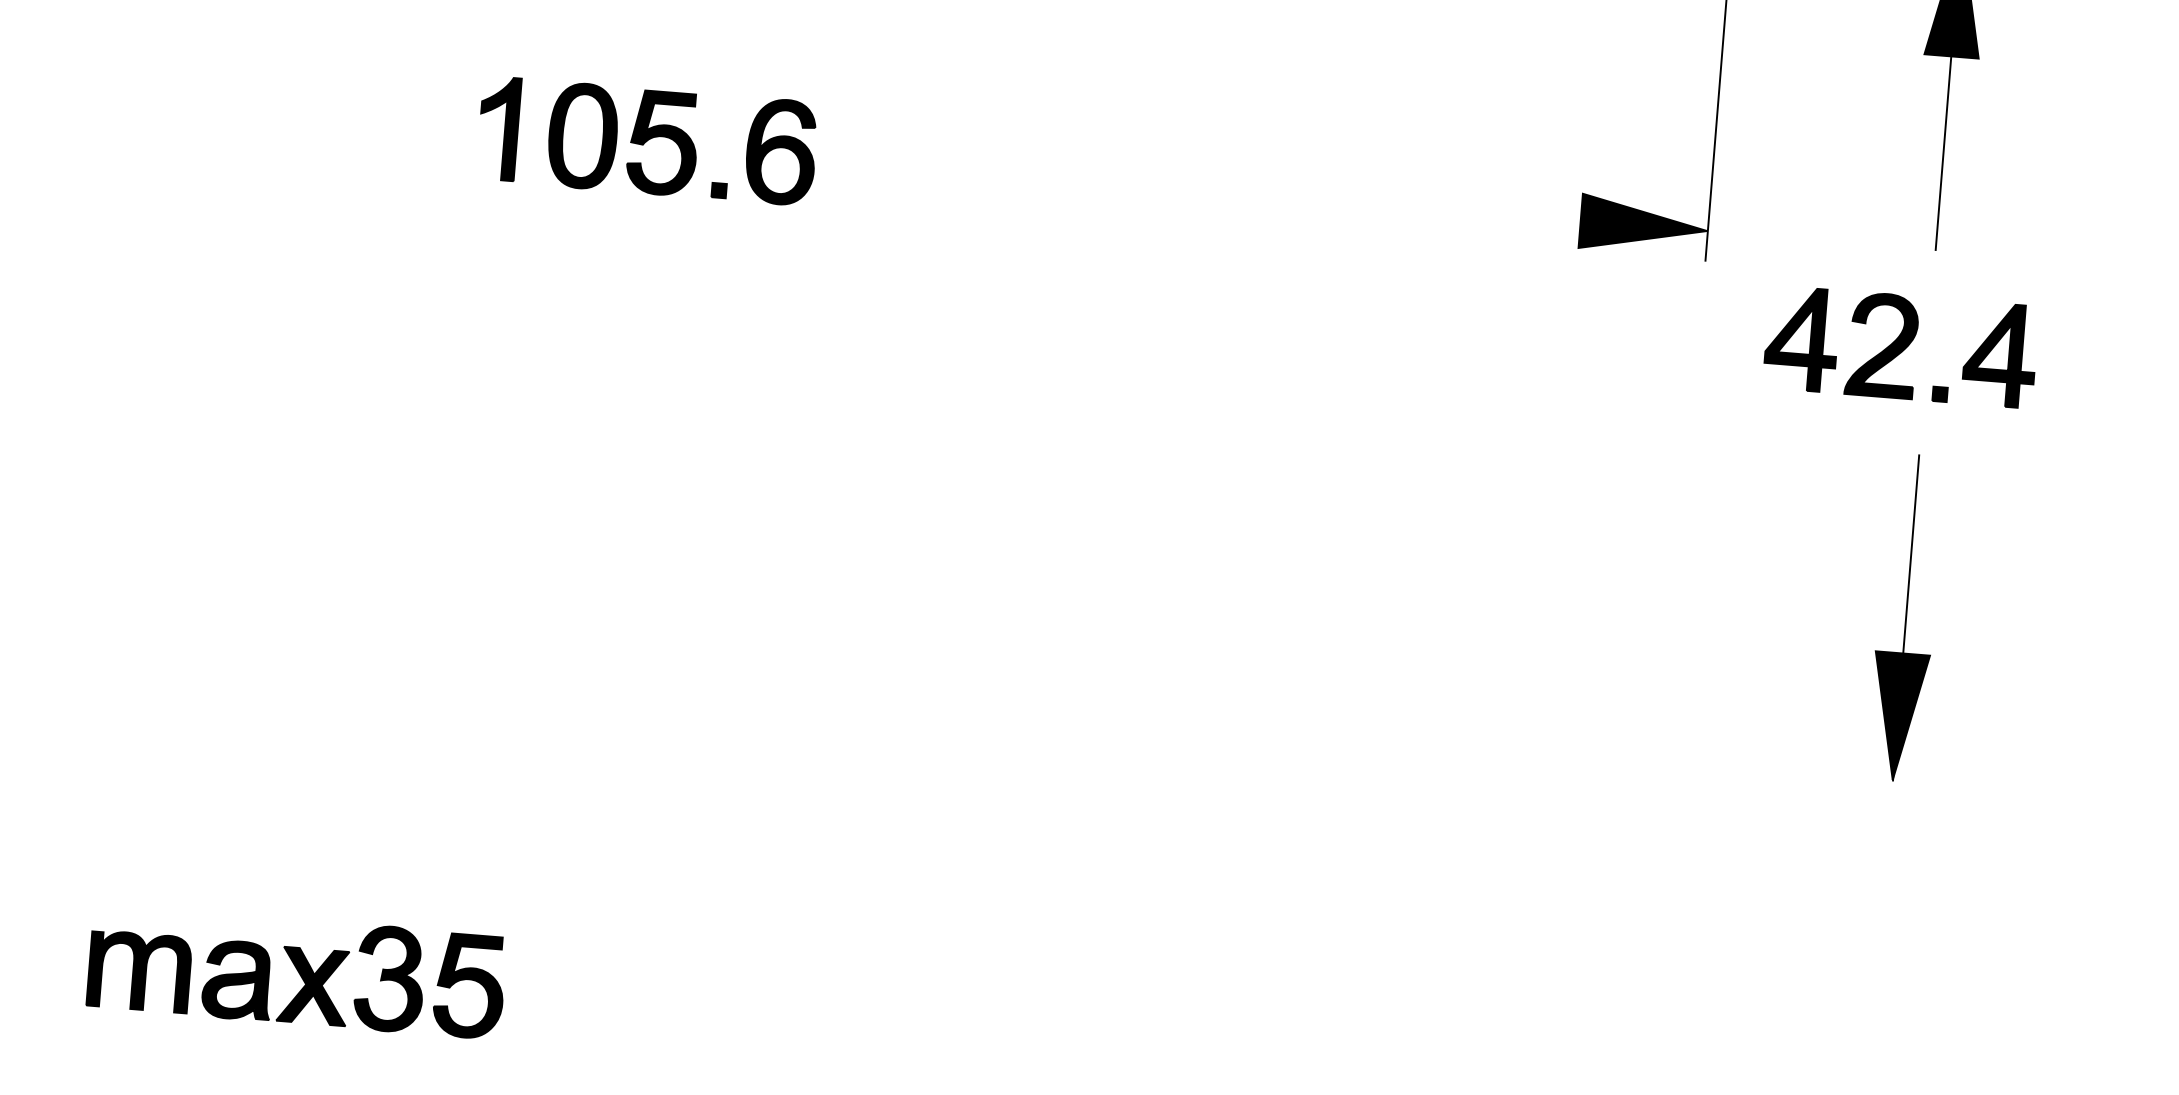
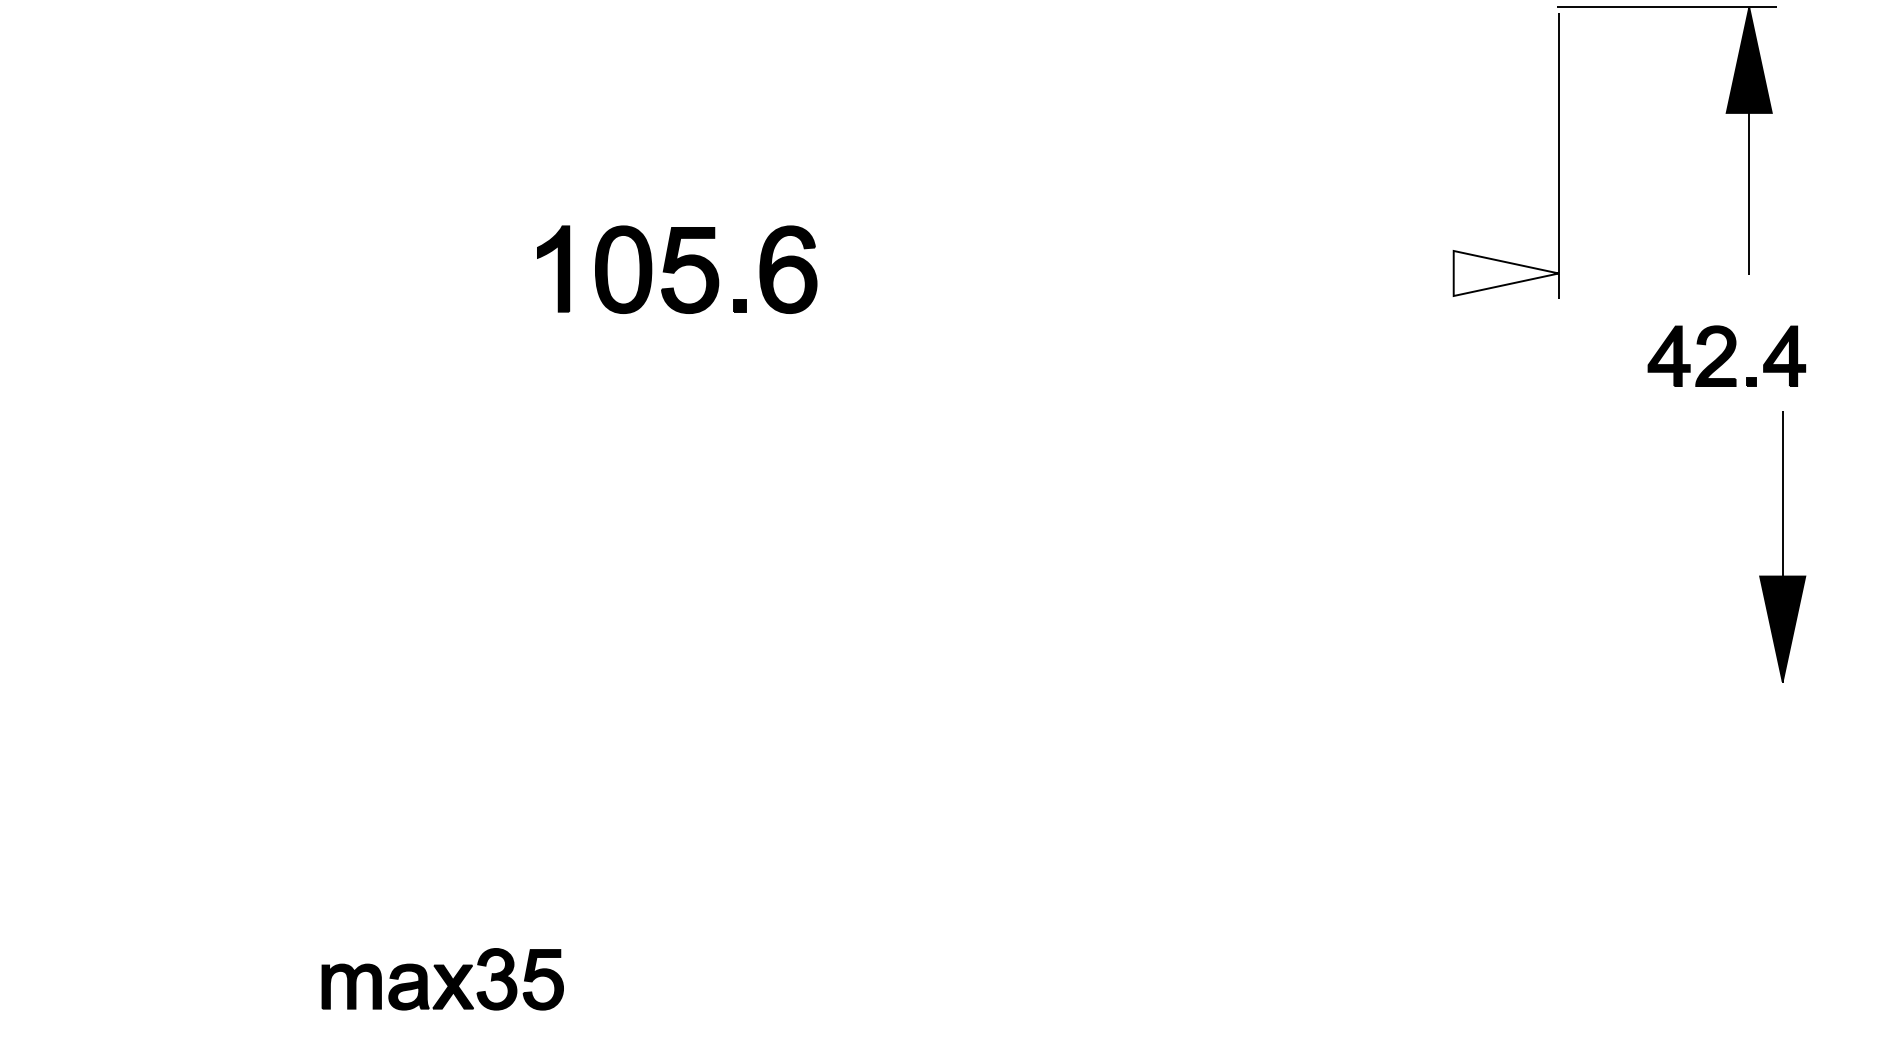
fill: (1643, 225) -> (1505, 273), removed
part: (1900, 345) -> (1726, 355), size x0.7
part: (1905, 617) -> (1782, 546), moved
part: (296, 971) -> (442, 979), size x0.7

